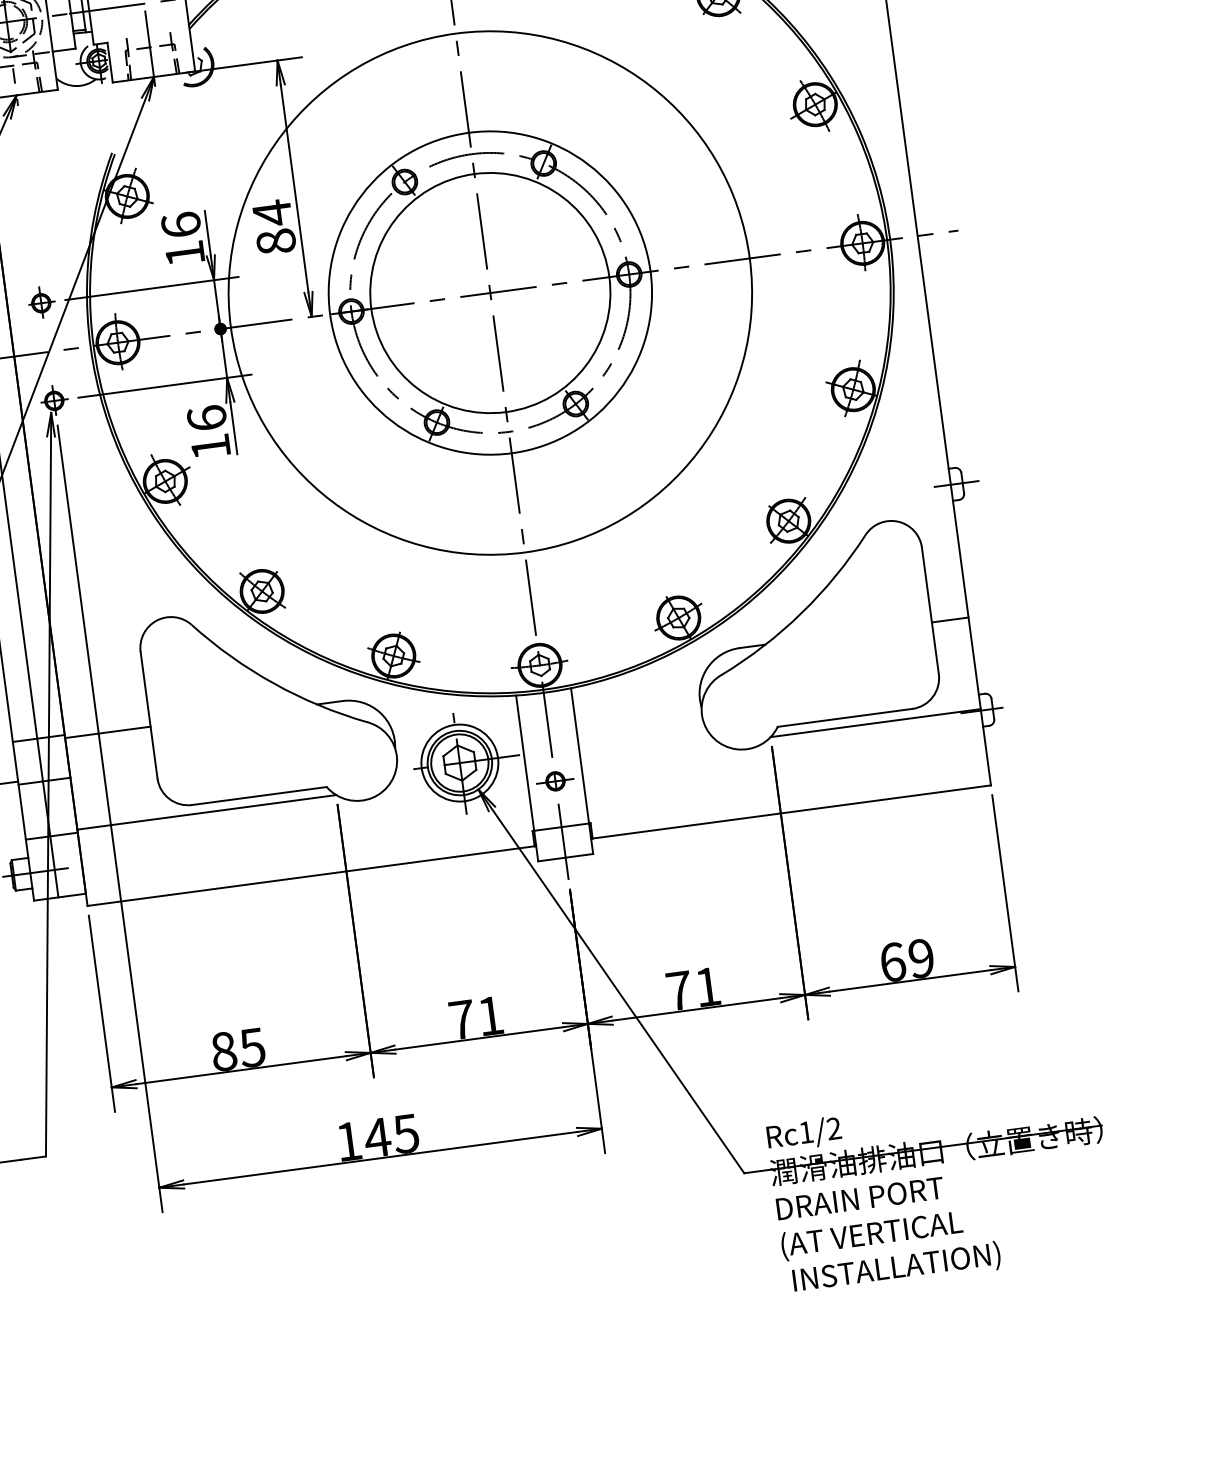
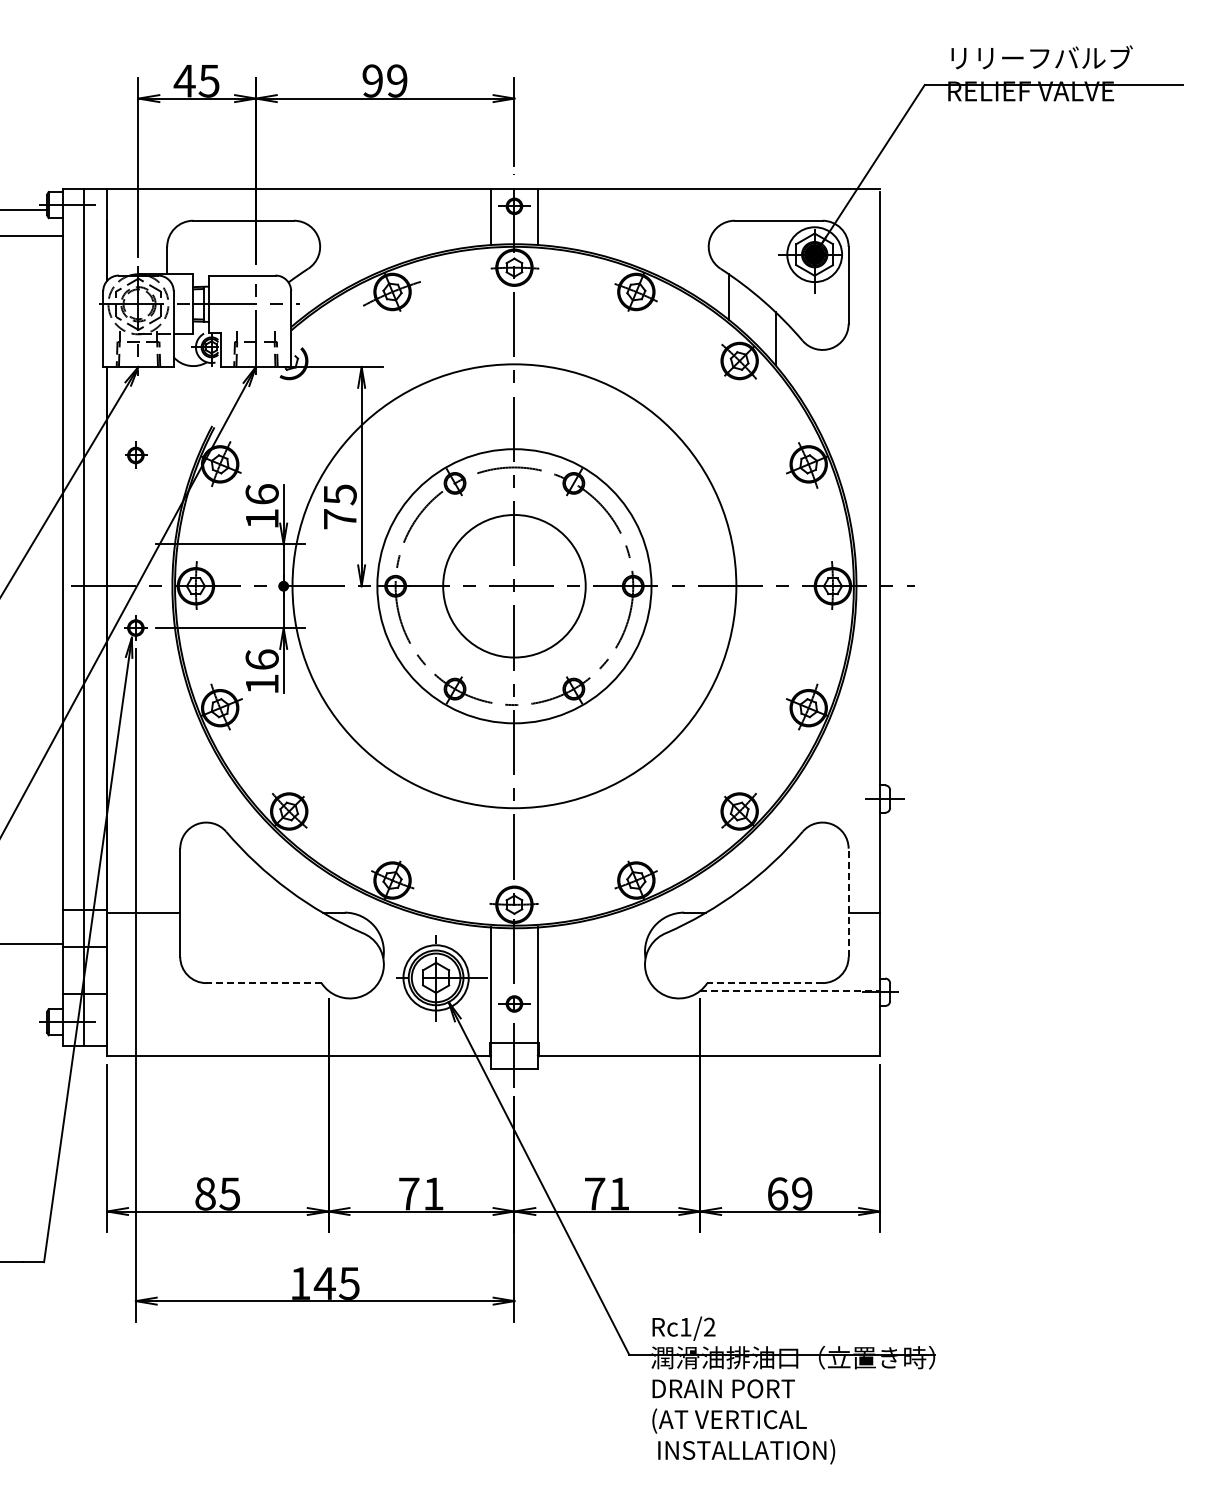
text: (273, 227) -> (339, 506), 84 -> 75
circle: (490, 293) -> (514, 586), size x0.7
part: (41, 302) -> (136, 454), moved
line: (930, 610) -> (848, 902), solid -> dashed
line: (844, 718) -> (764, 983), solid -> dashed
line: (876, 722) -> (790, 990), solid -> dashed
line: (258, 796) -> (263, 983), solid -> dashed
line: (206, 811) -> (217, 990), removed

